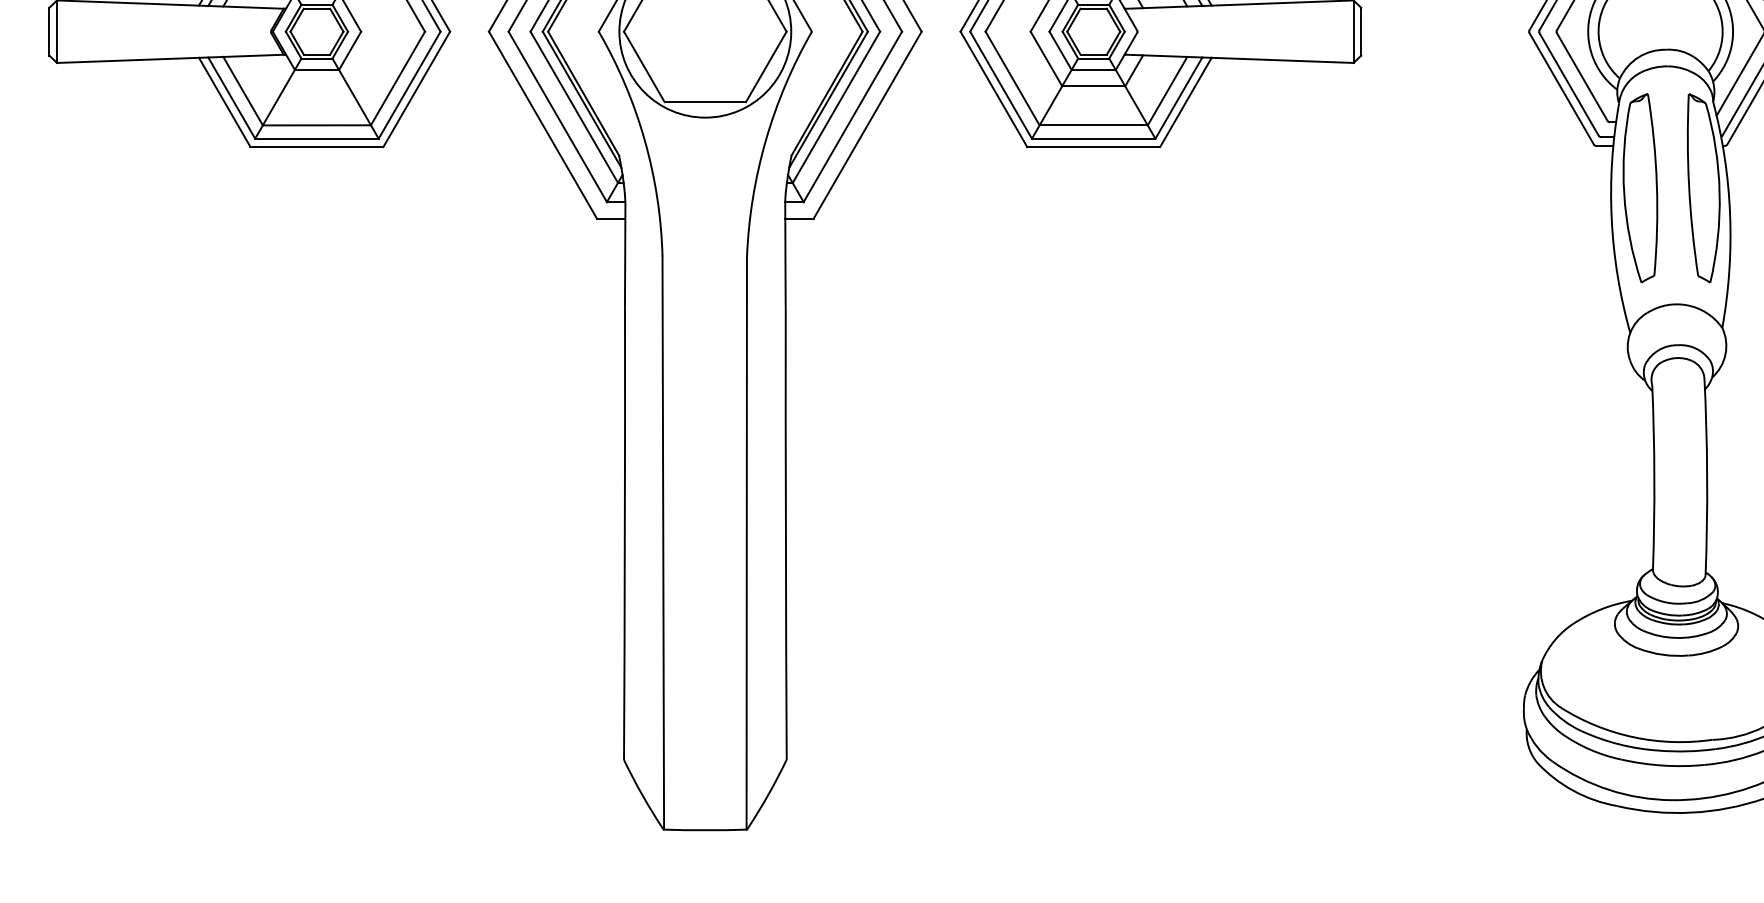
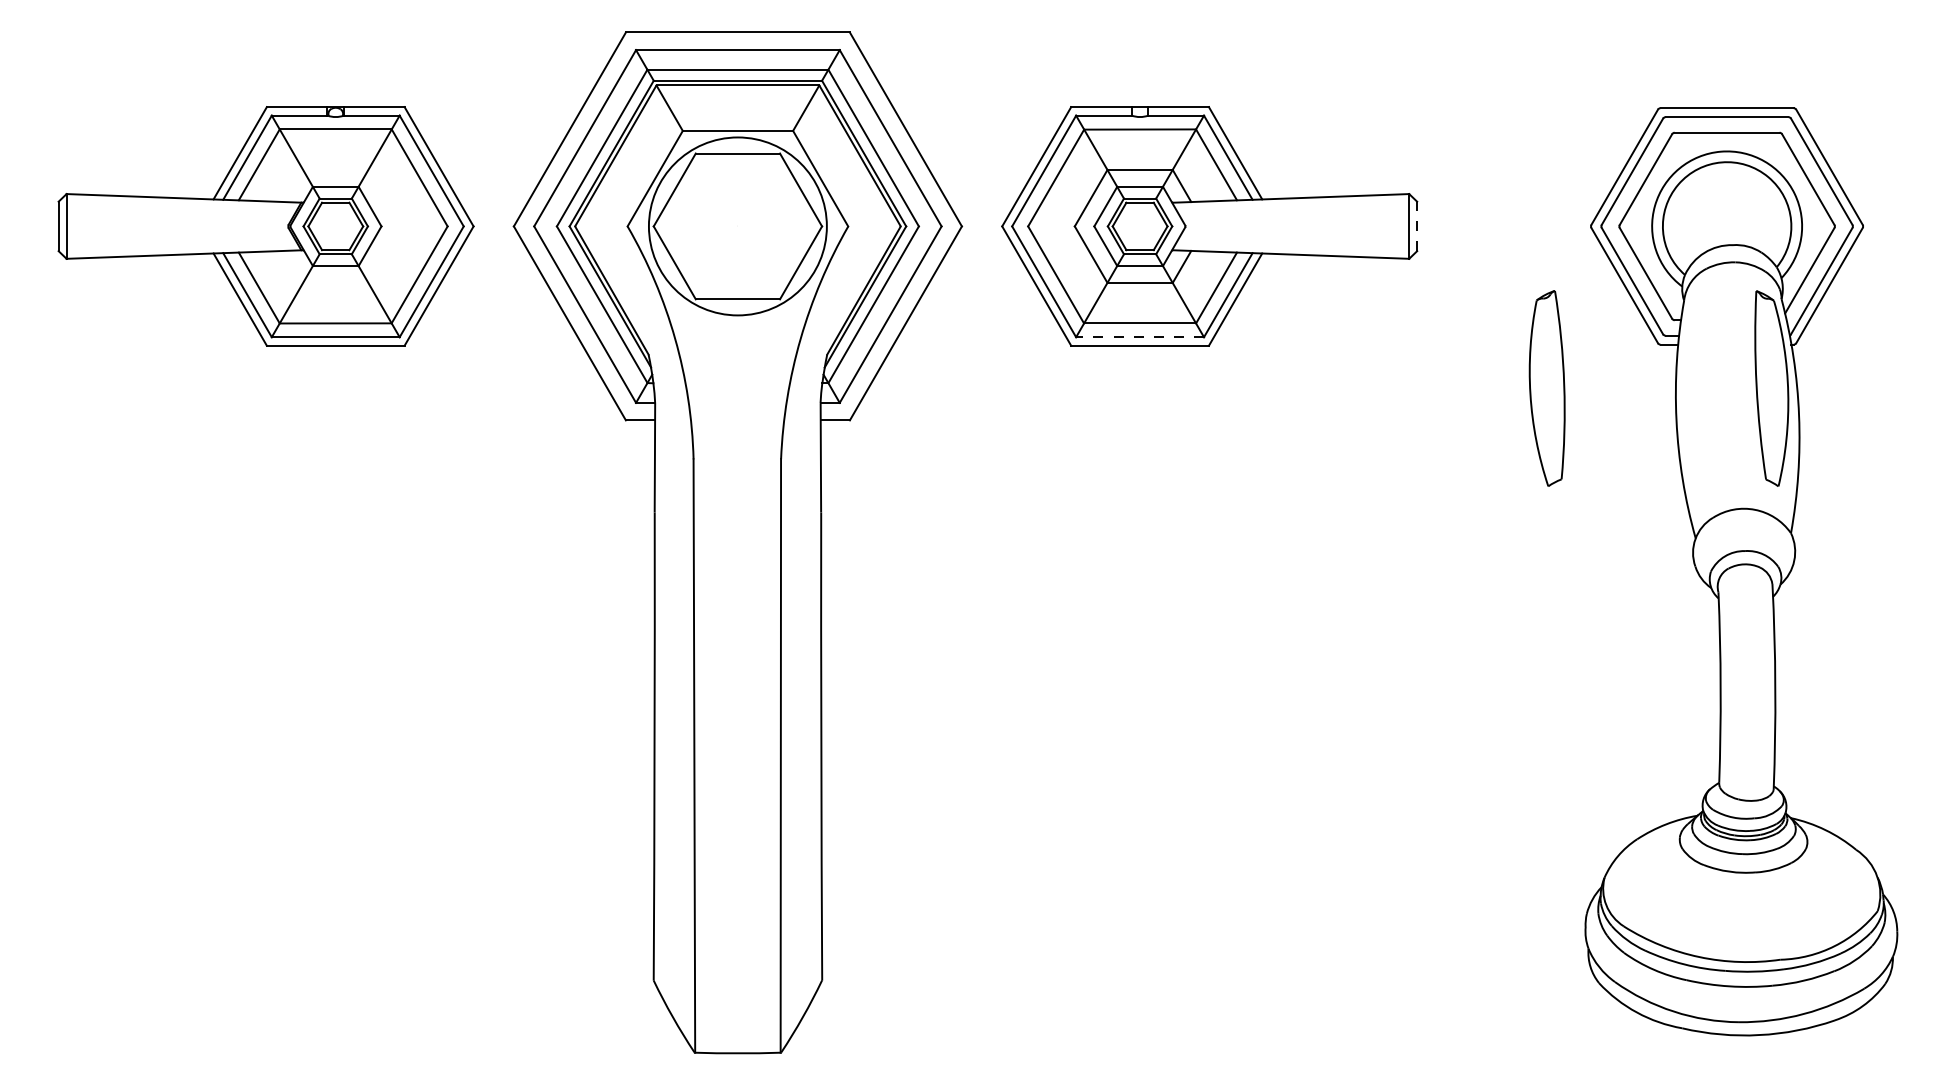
line: (1361, 31) -> (1417, 226), solid -> dashed
line: (1094, 138) -> (1140, 337), solid -> dashed
part: (1639, 188) -> (1546, 388), moved

